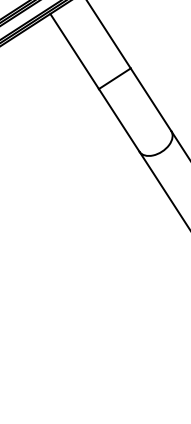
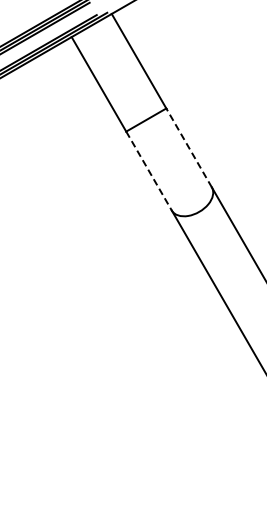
line: (151, 99) -> (189, 147), solid -> dashed
line: (119, 120) -> (149, 171), solid -> dashed

